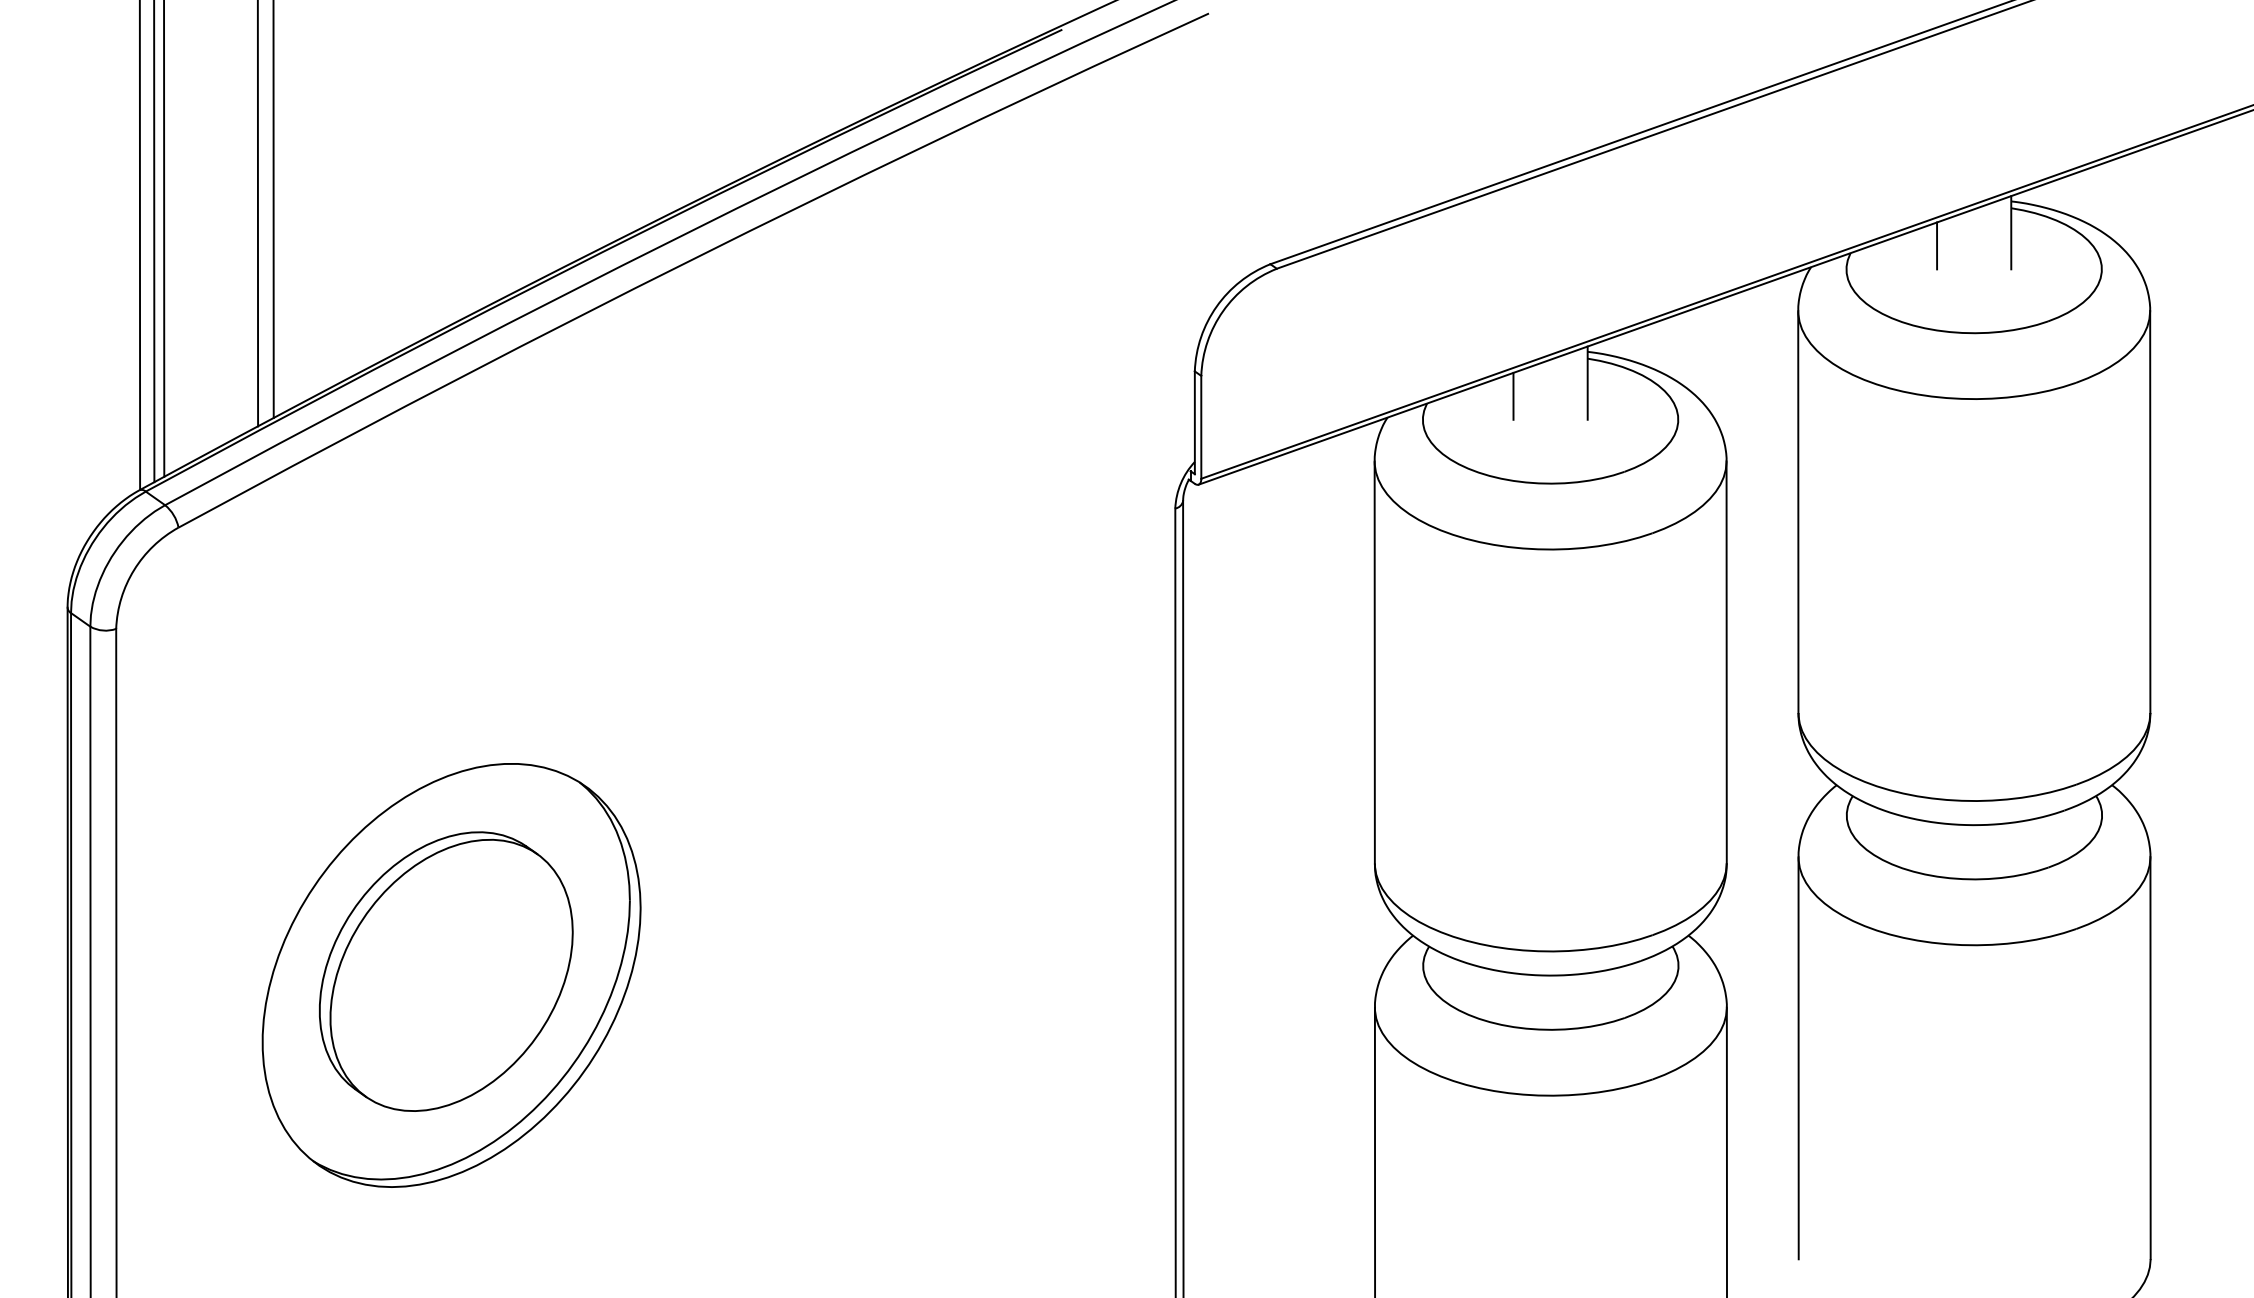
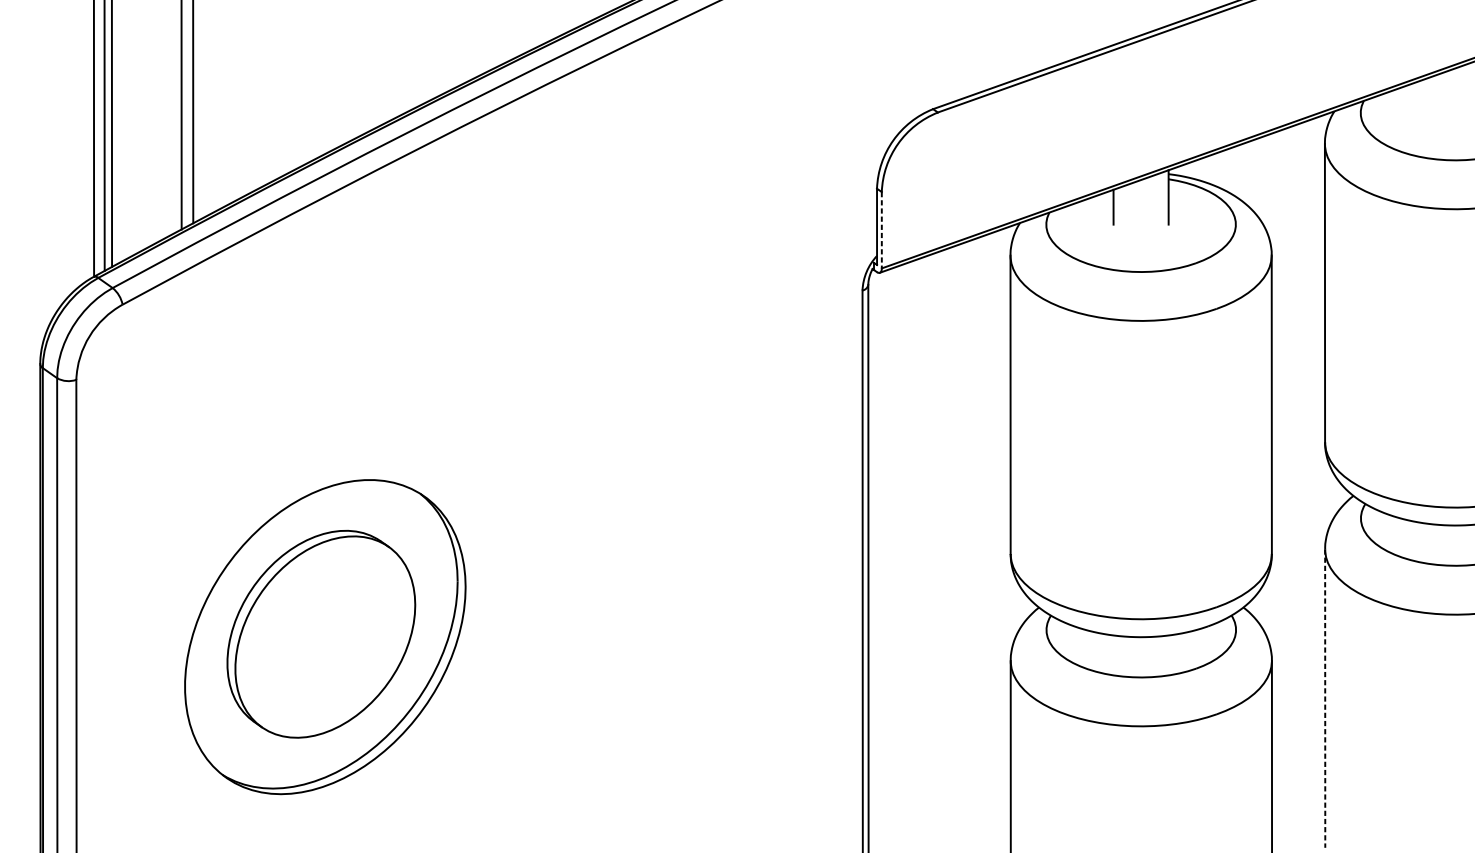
line: (1937, 245) -> (1428, 95), removed
line: (1201, 427) -> (881, 230), solid -> dashed
line: (1798, 1058) -> (1325, 698), solid -> dashed

